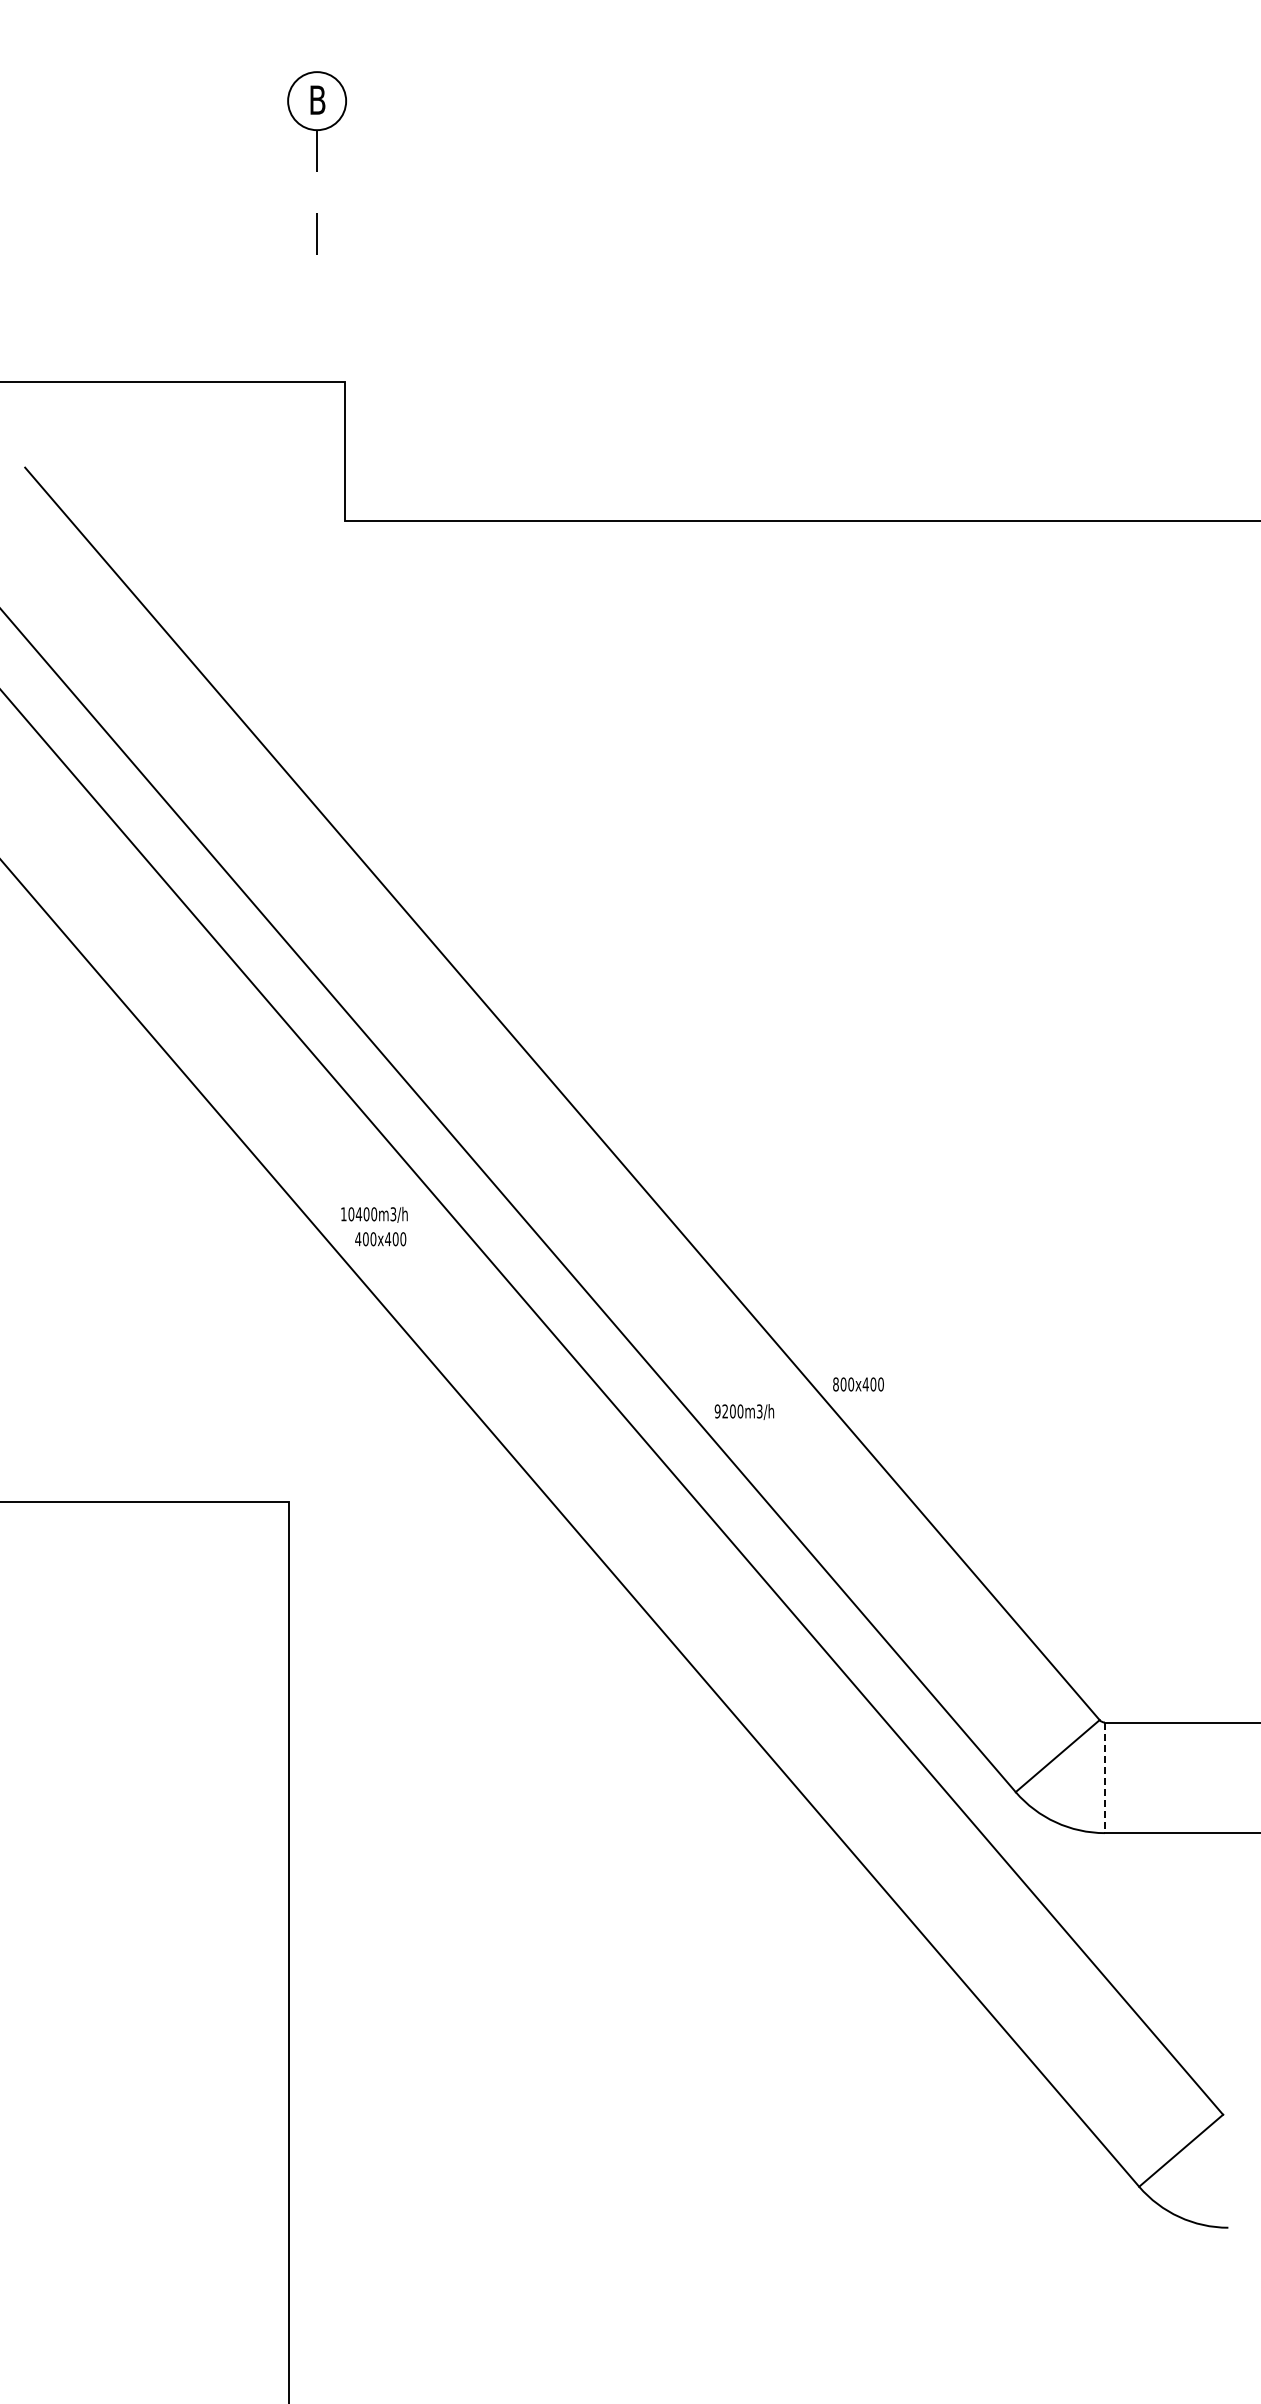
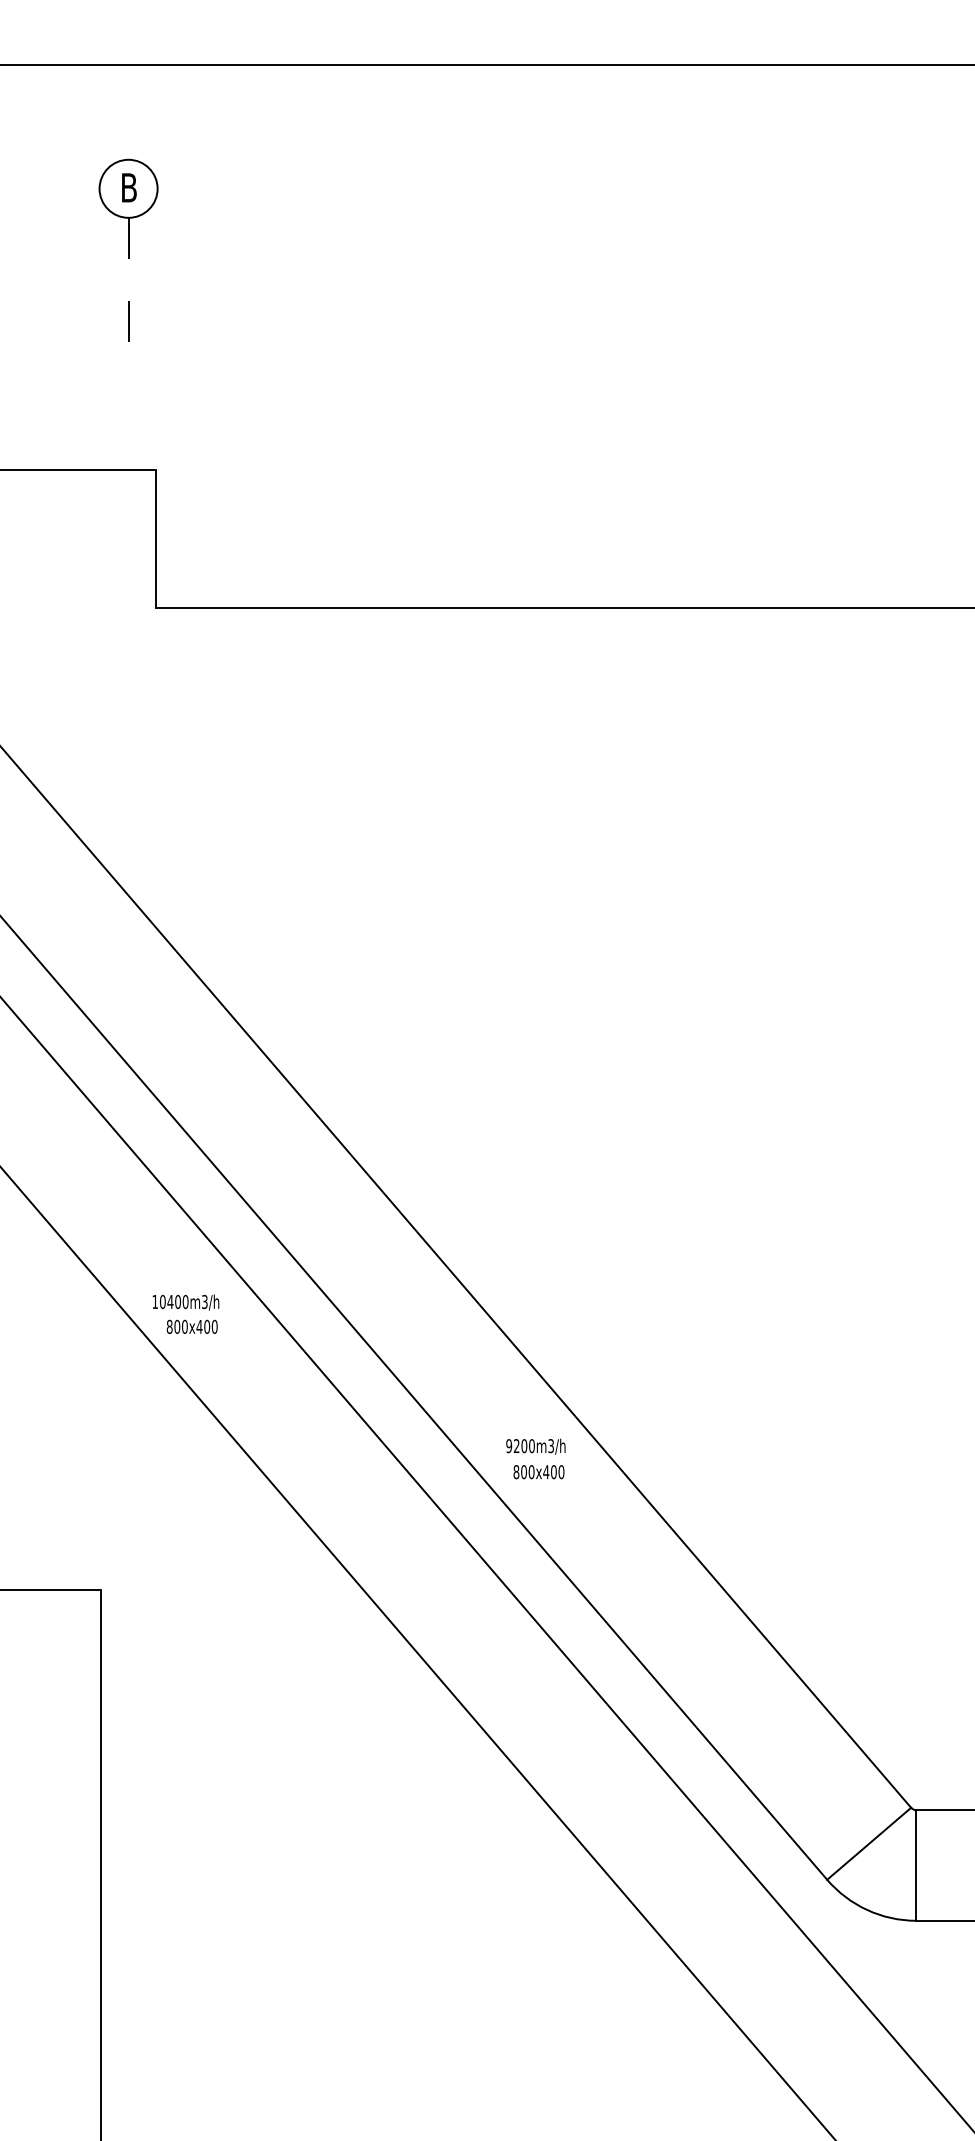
text: (358, 1239) -> (169, 1327), 400x400 -> 800x400
text: (858, 1384) -> (538, 1472), moved
text: (744, 1411) -> (535, 1446), moved
line: (1104, 1778) -> (915, 1866), dashed -> solid

